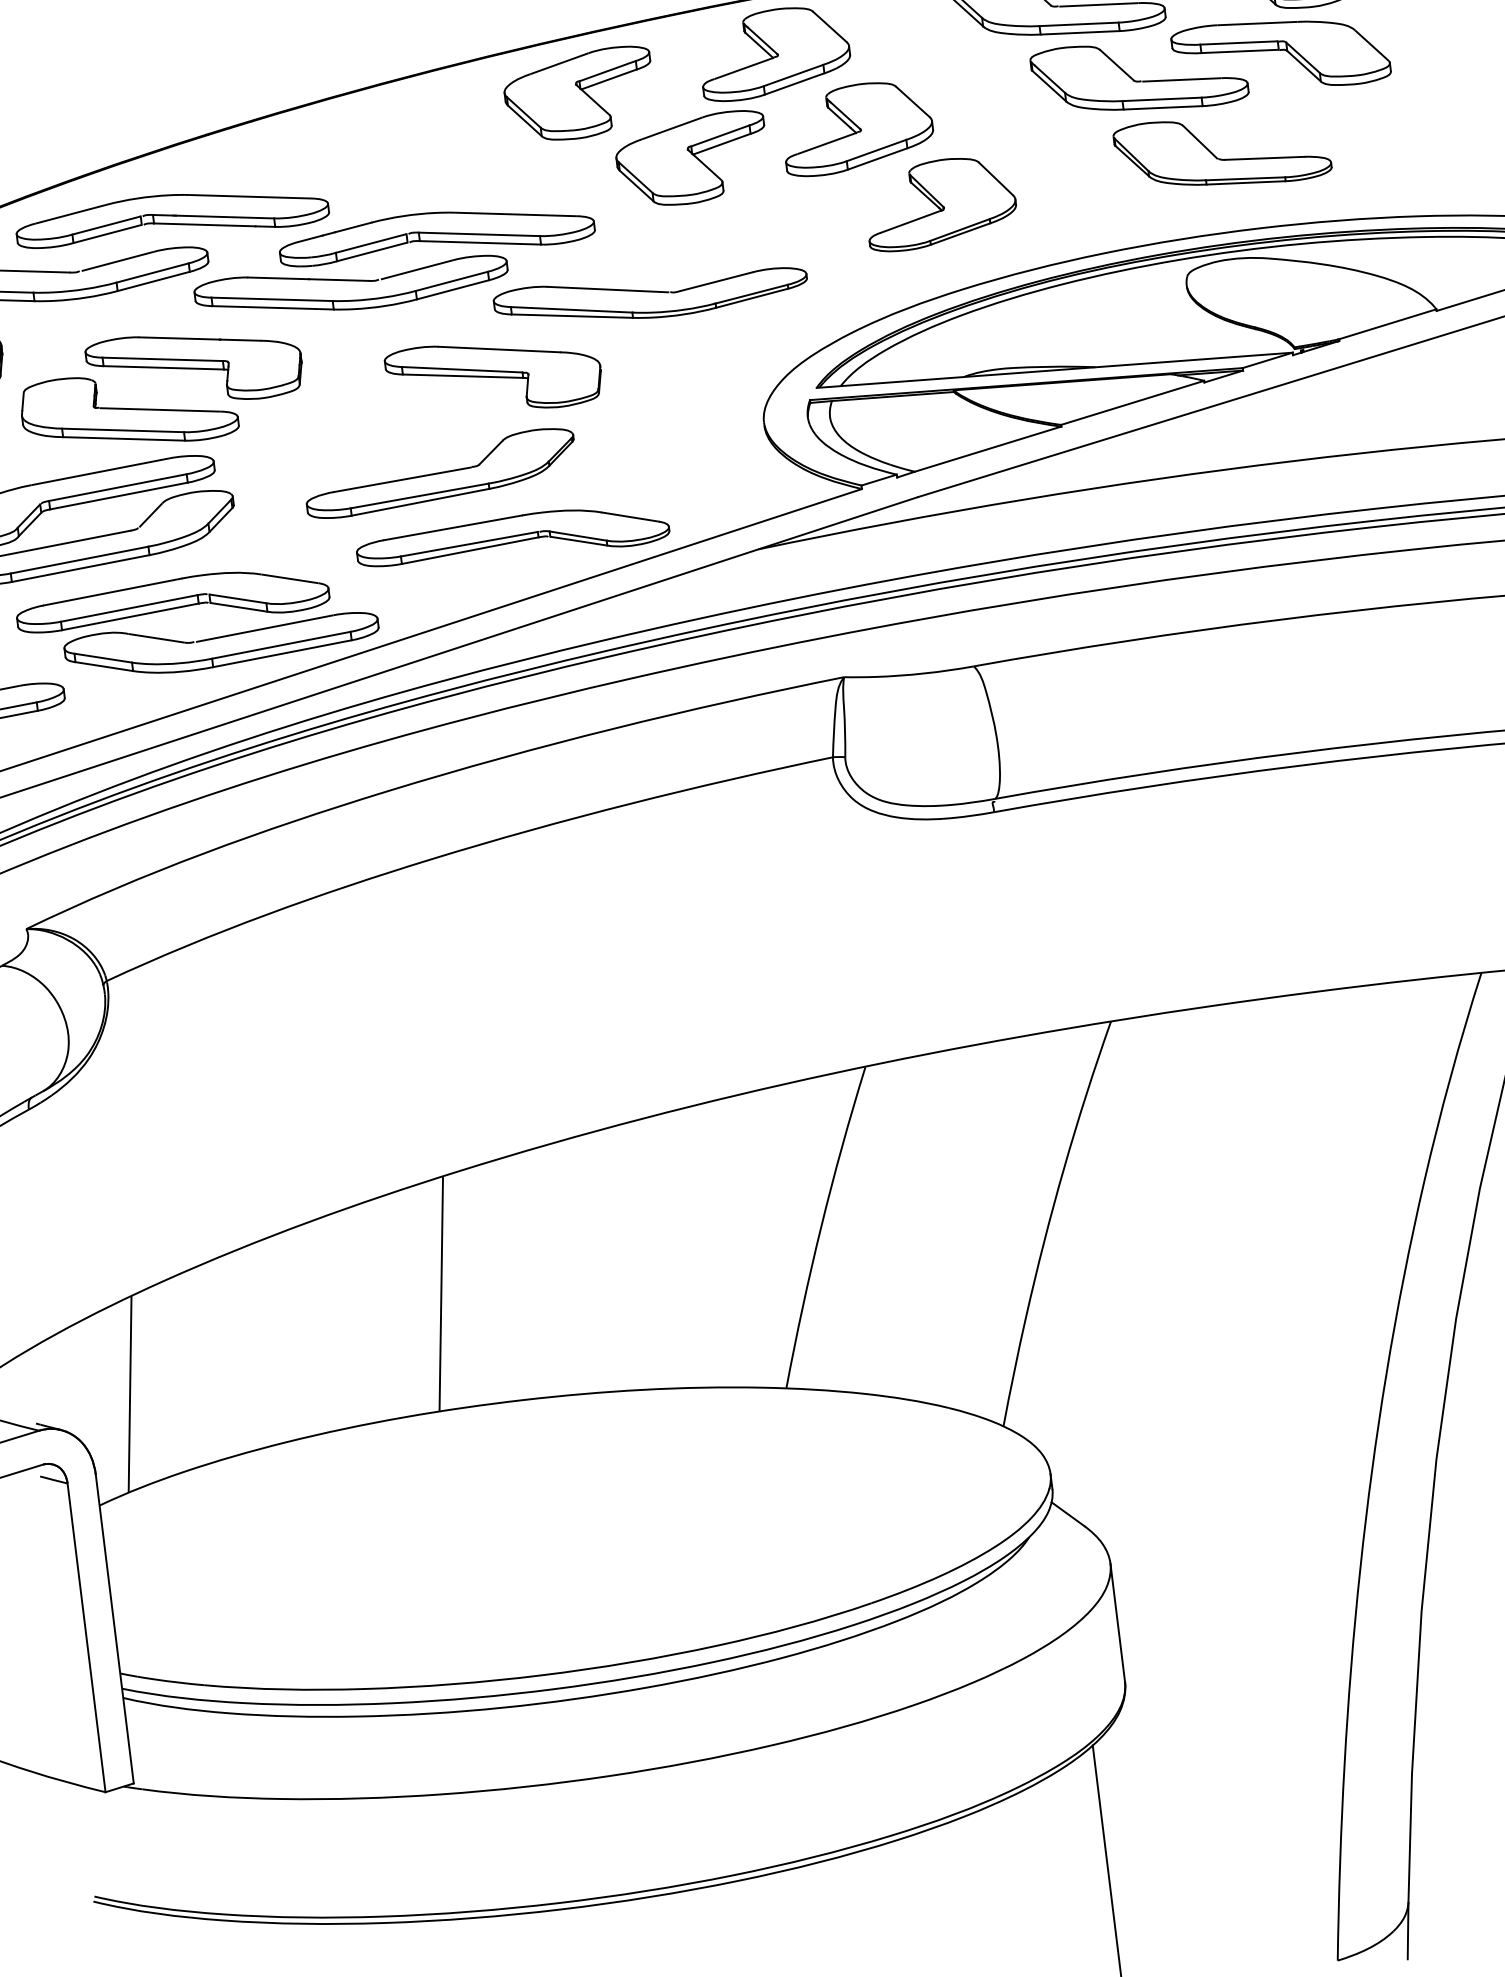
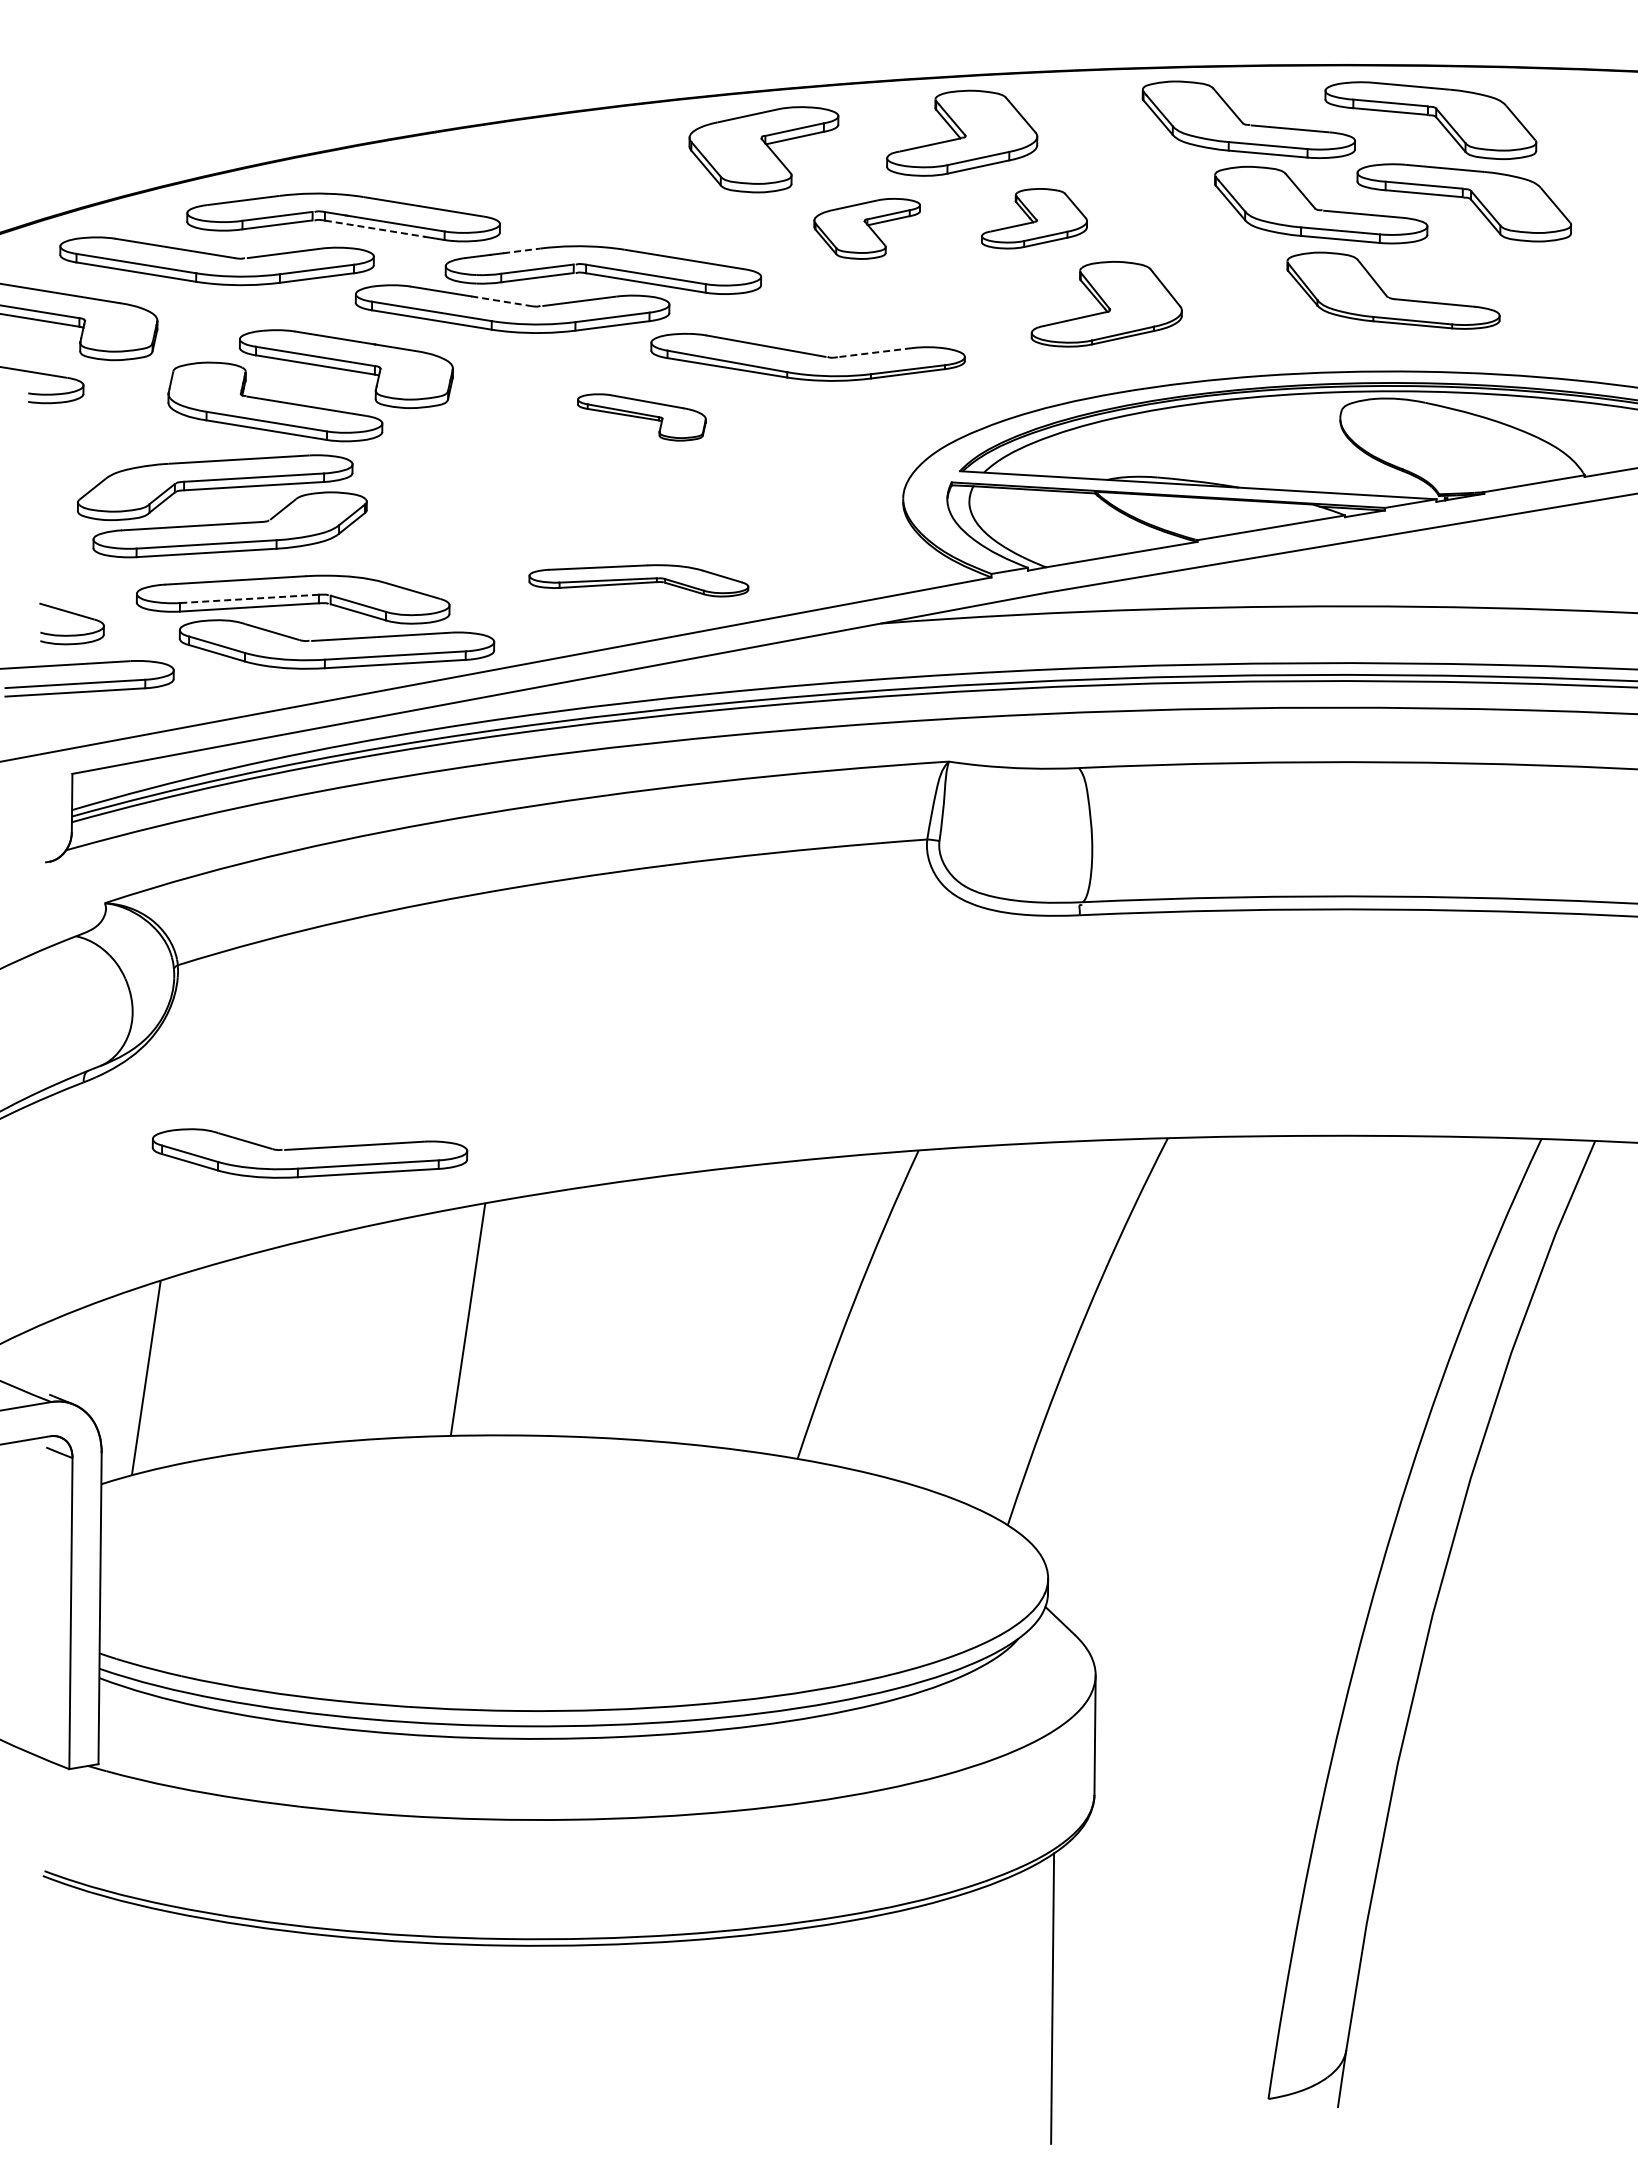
part: (857, 127) -> (1034, 218), size x0.7
part: (691, 159) -> (866, 228), size x0.7
line: (205, 224) -> (375, 228), solid -> dashed
line: (352, 227) -> (521, 250), solid -> dashed
line: (338, 280) -> (500, 301), solid -> dashed
line: (716, 281) -> (874, 352), solid -> dashed
part: (493, 376) -> (641, 417), size x0.6
part: (440, 473) -> (575, 506), removed
part: (512, 538) -> (638, 580), size x0.7
line: (129, 608) -> (249, 598), solid -> dashed
part: (262, 1150) -> (309, 1153), added

